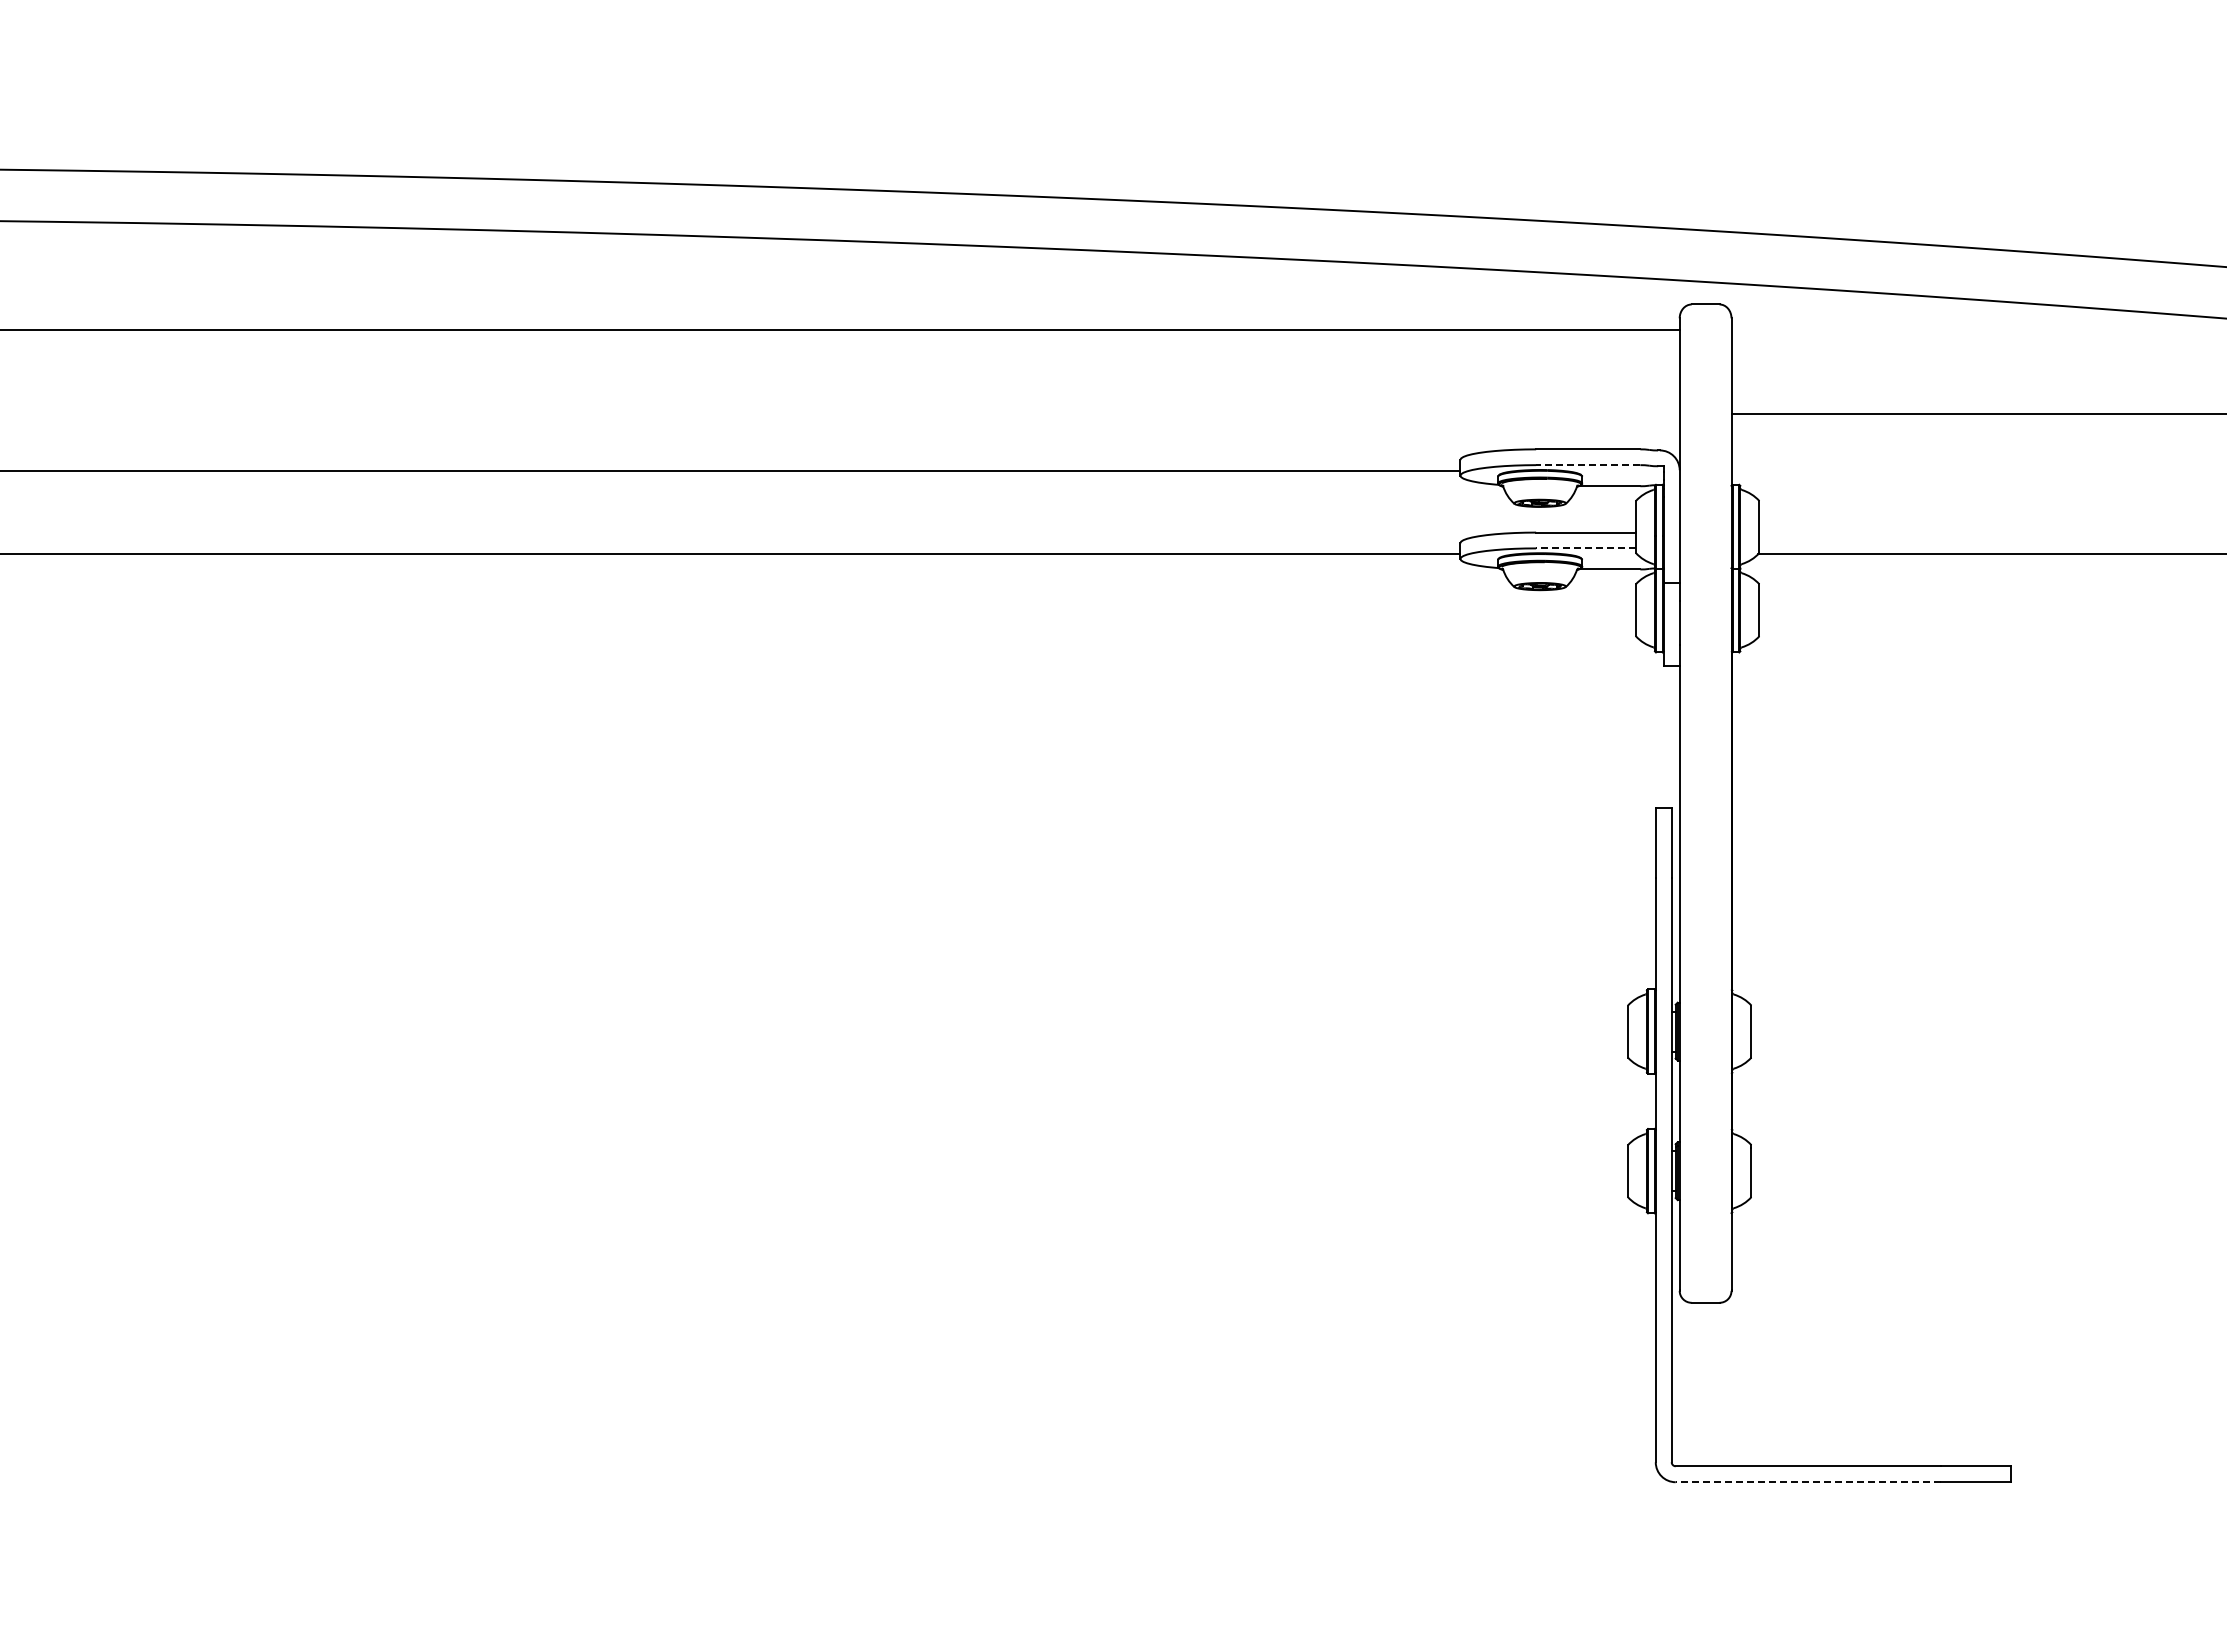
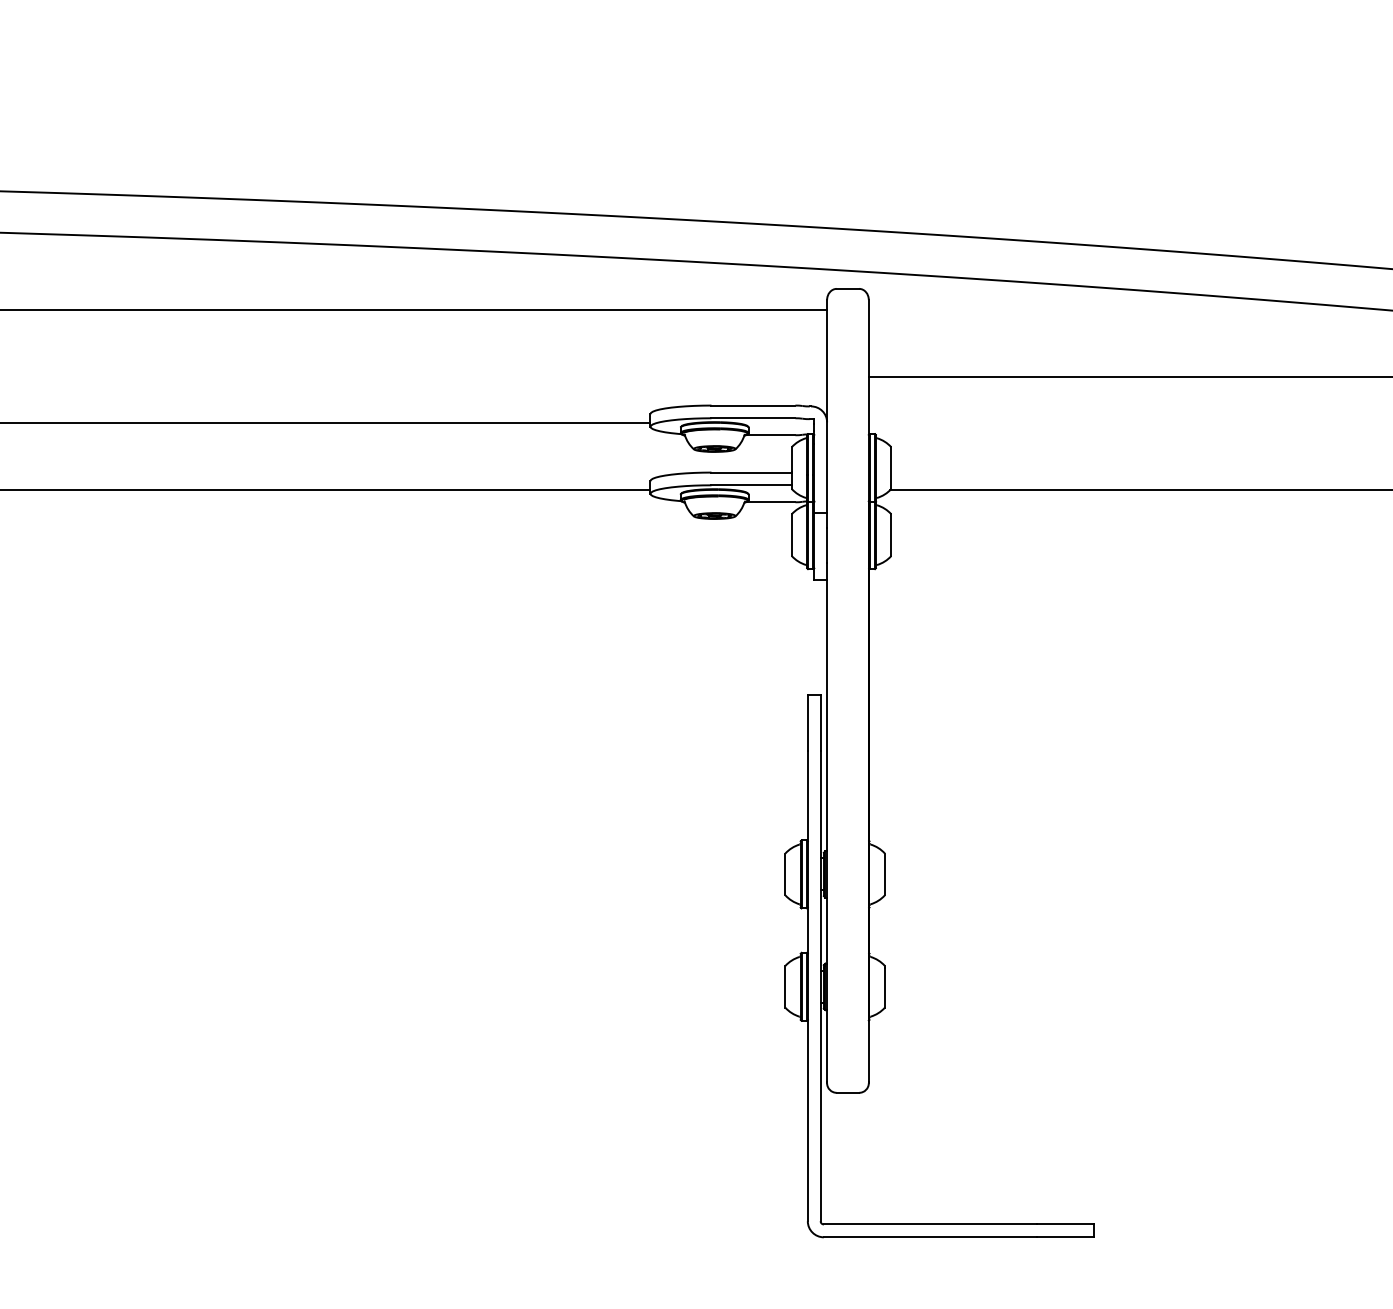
line: (1587, 465) -> (752, 418), dashed -> solid
line: (1585, 548) -> (751, 485), dashed -> solid
line: (1808, 1482) -> (930, 1237), dashed -> solid

